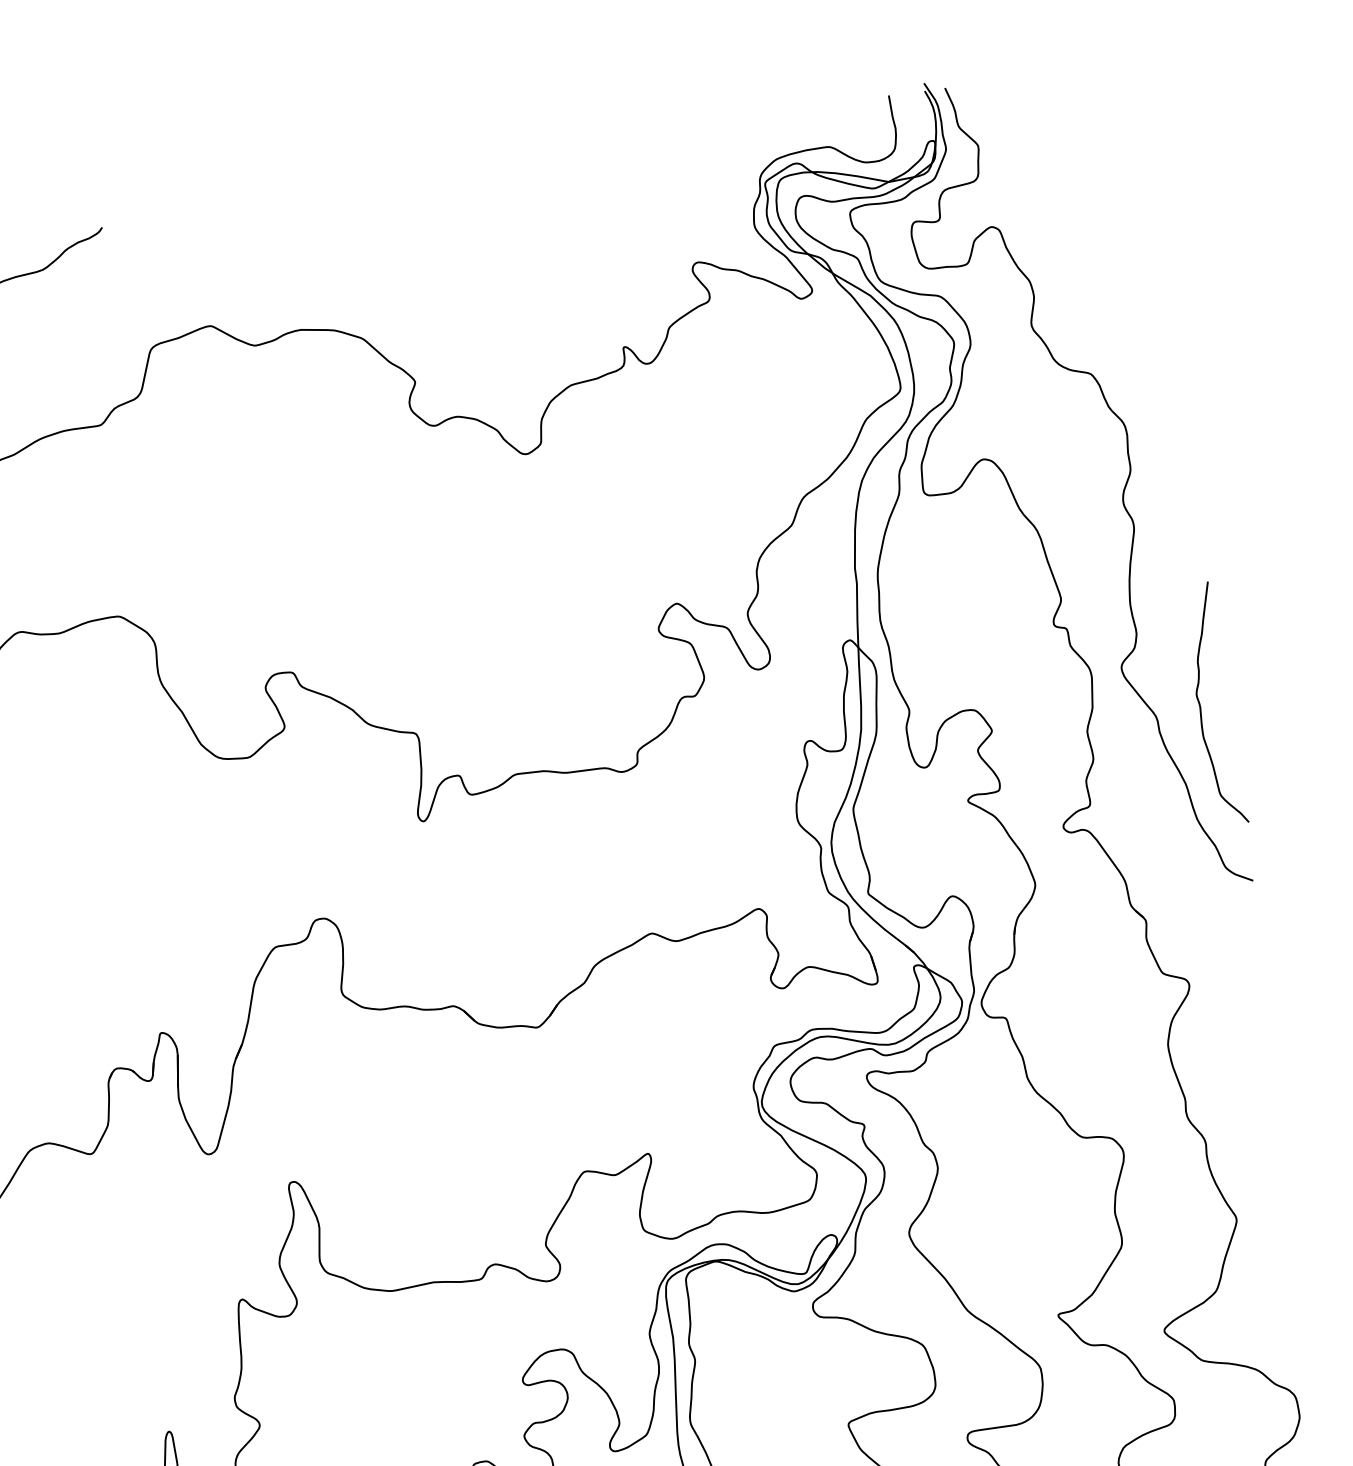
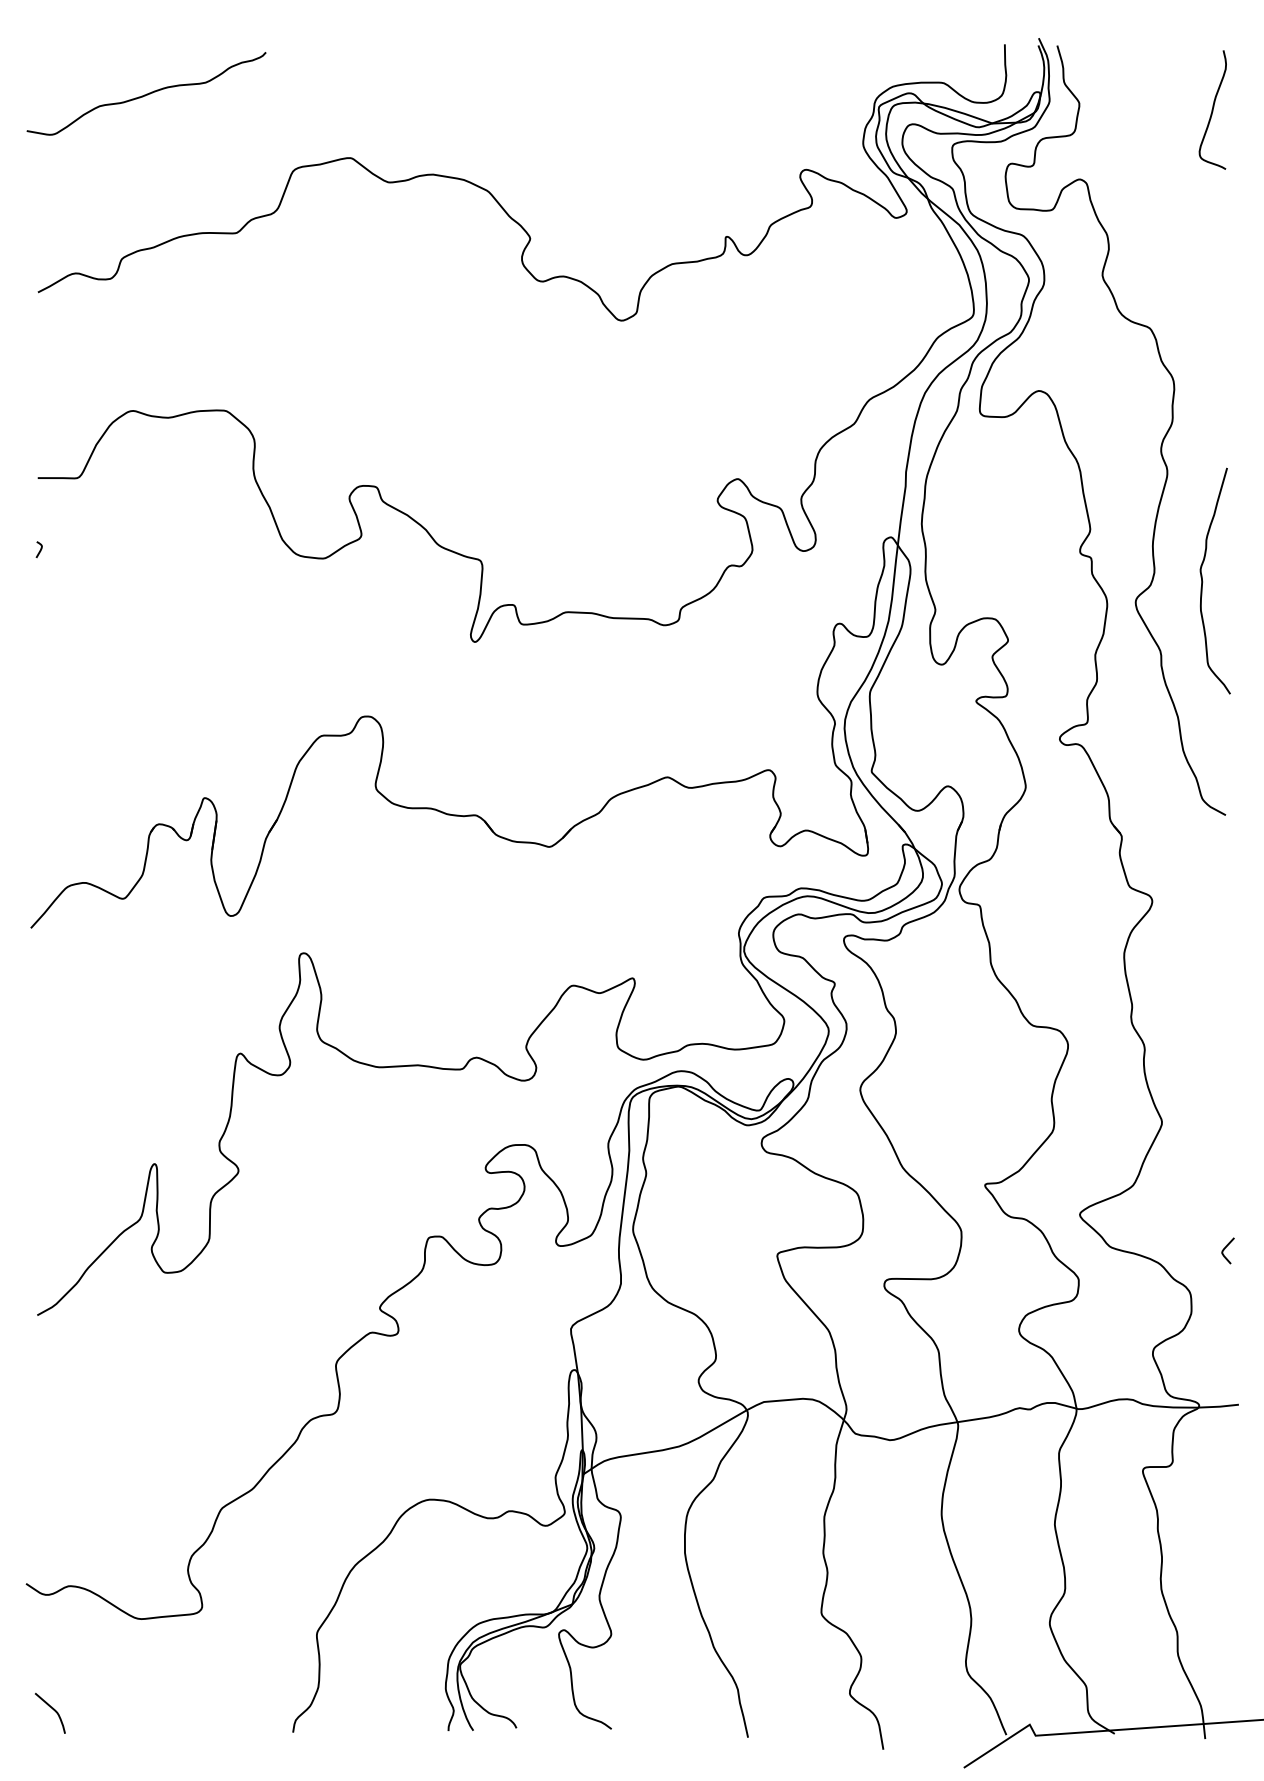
curve: (1121, 130) -> (1212, 109), added
curve: (1201, 706) -> (1203, 581), moved
curve: (1325, 1342) -> (1225, 1248), added

